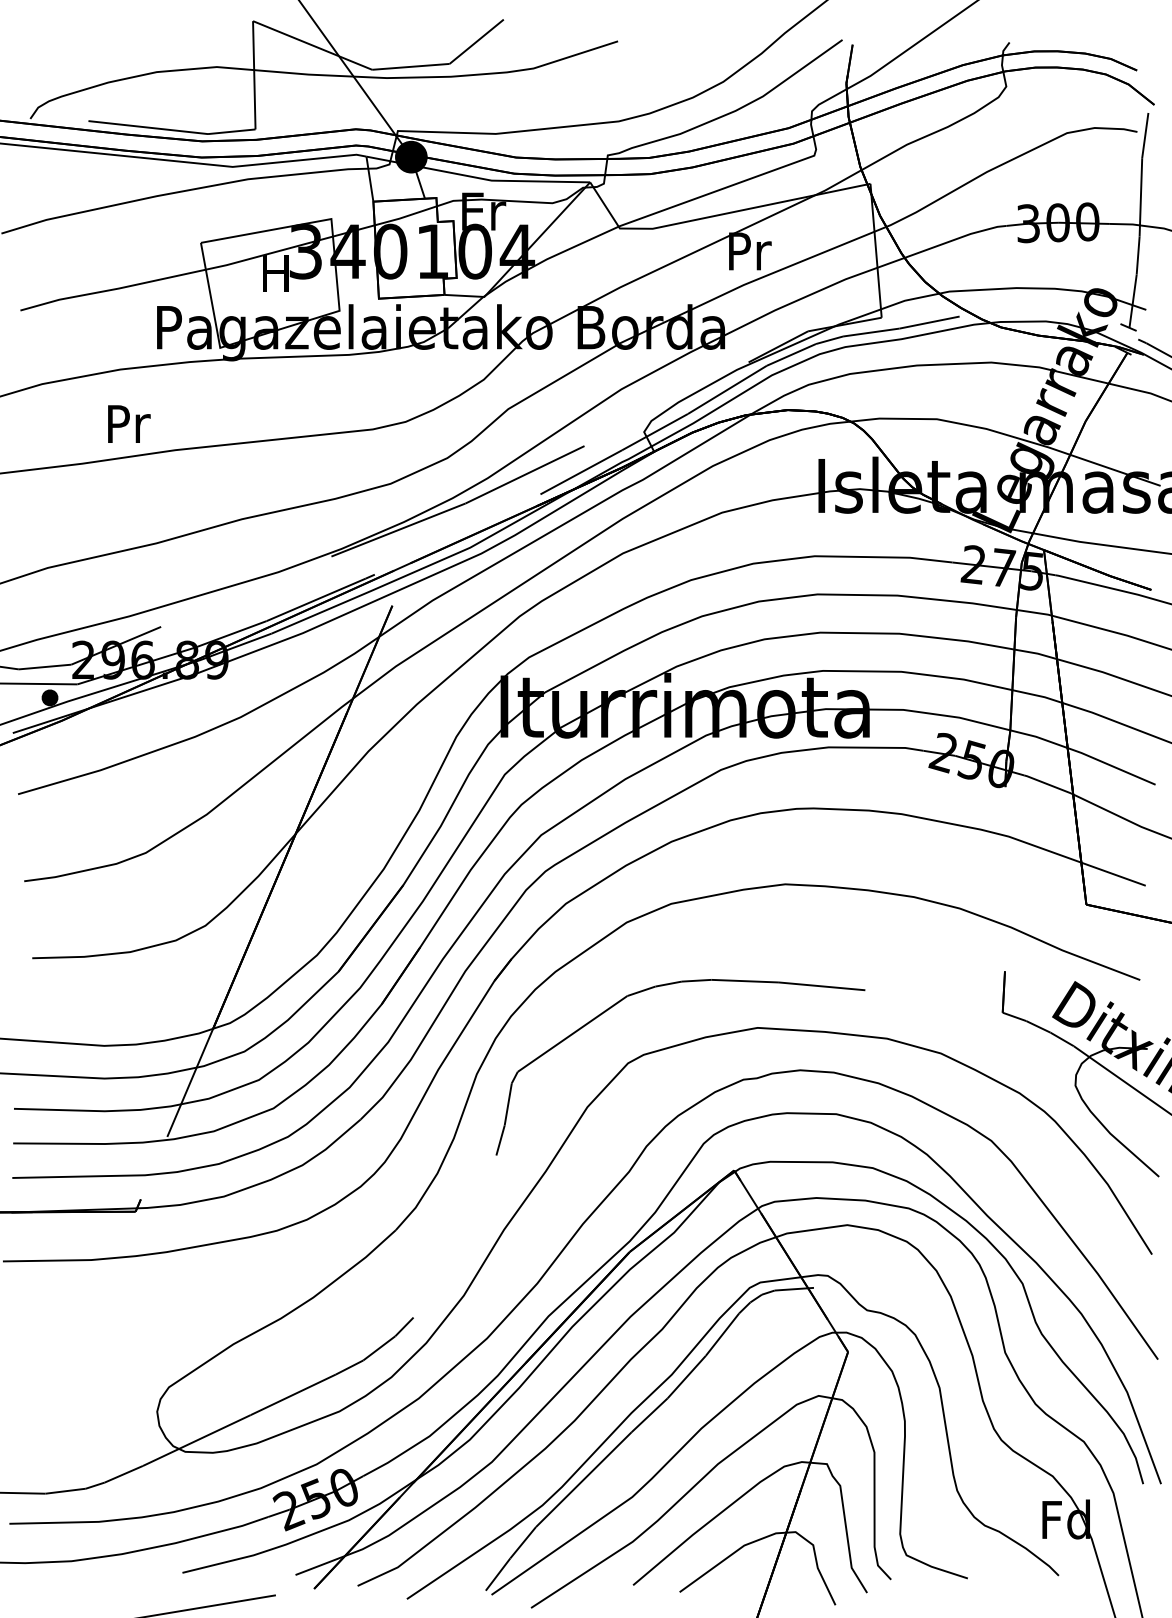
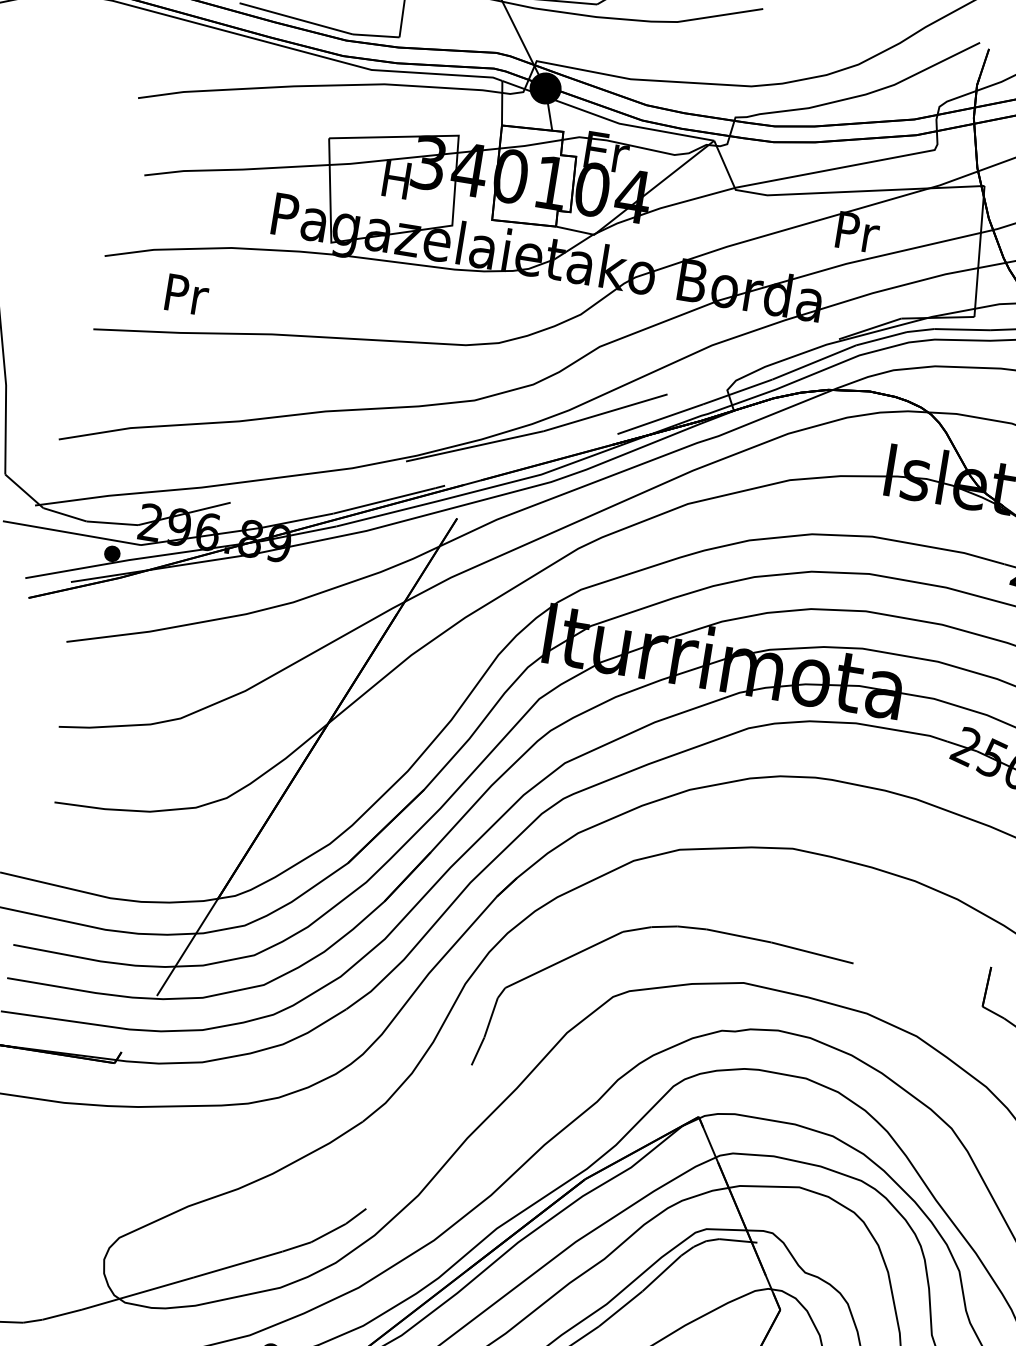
text: (129, 423) -> (187, 294), moved

